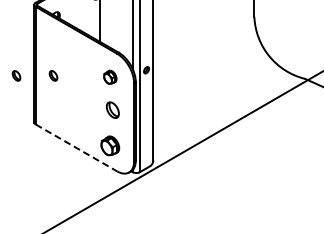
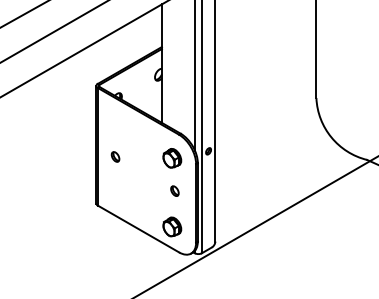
part: (16, 75) -> (78, 156), removed
part: (110, 77) -> (172, 158), size x1.43
part: (112, 109) -> (174, 190), size x0.62
line: (76, 147) -> (138, 228), dashed -> solid

